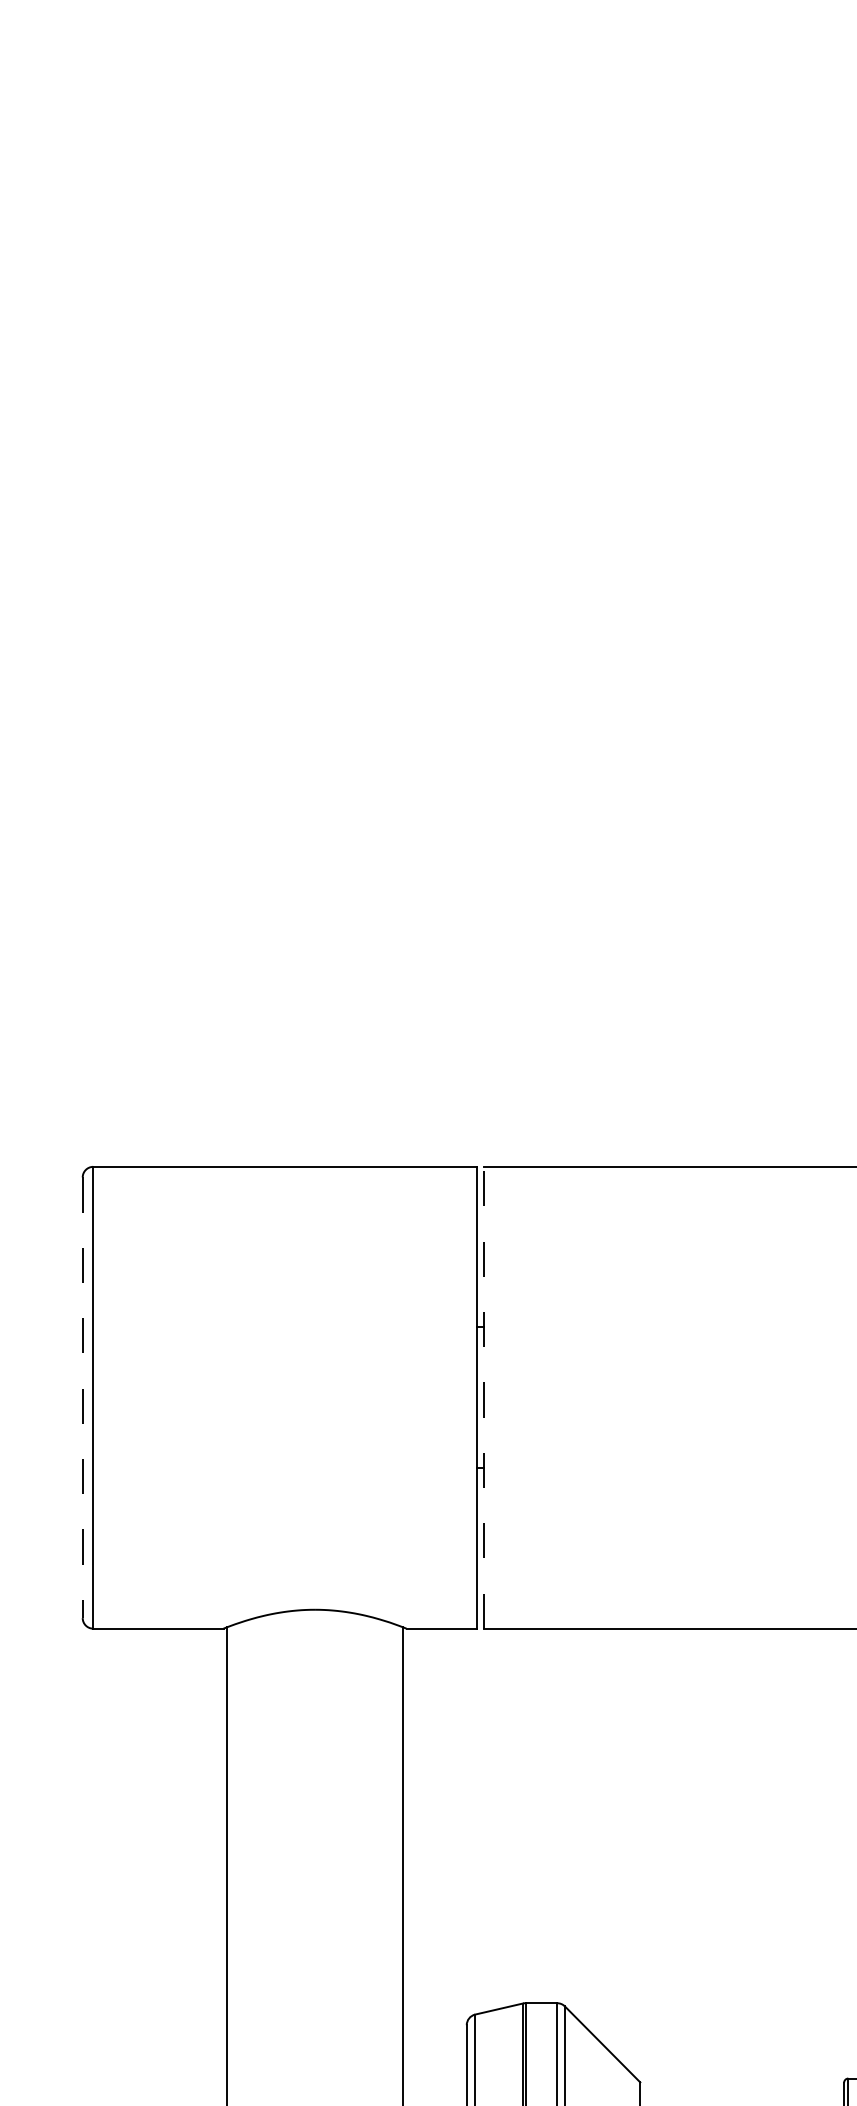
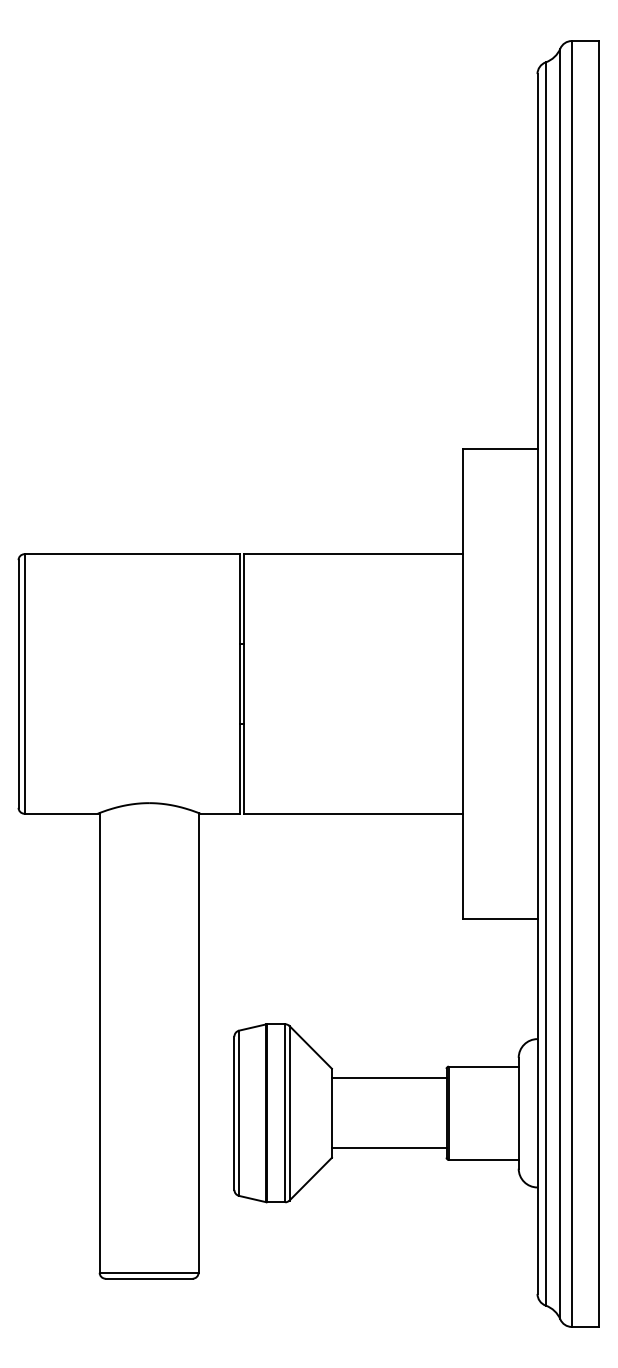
line: (82, 1396) -> (18, 683), dashed -> solid
line: (484, 1398) -> (244, 684), dashed -> solid
line: (740, 2099) -> (388, 1078), added

